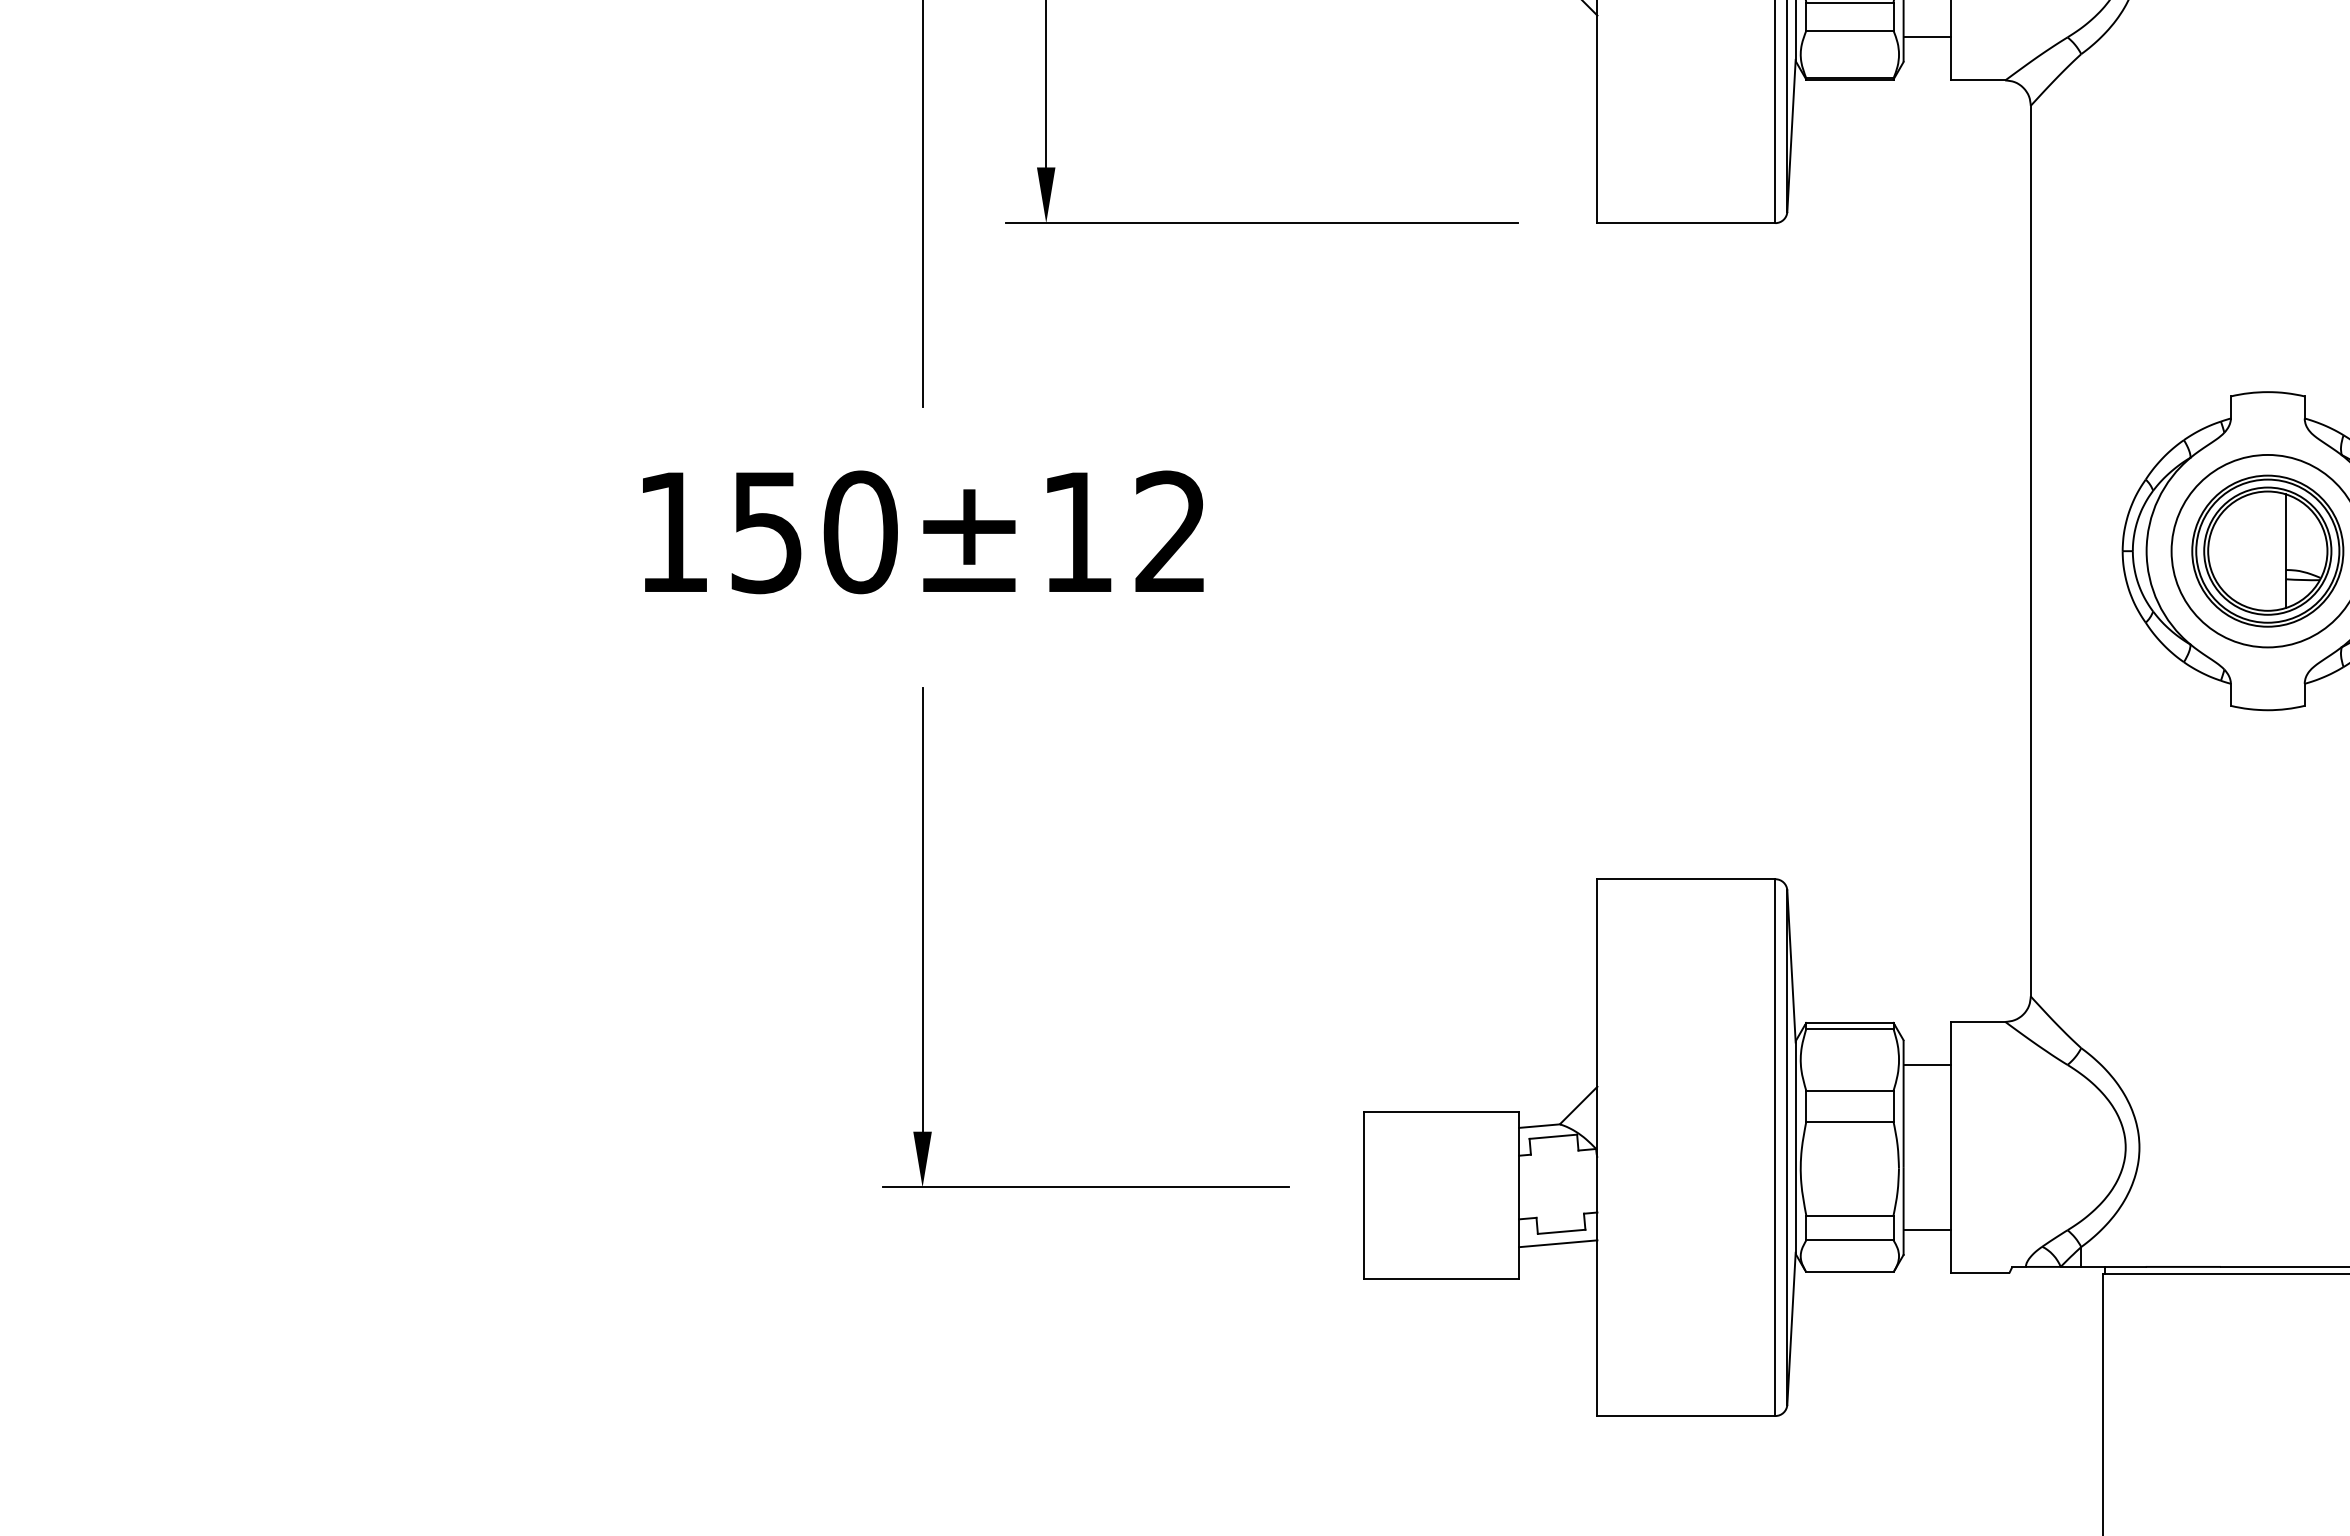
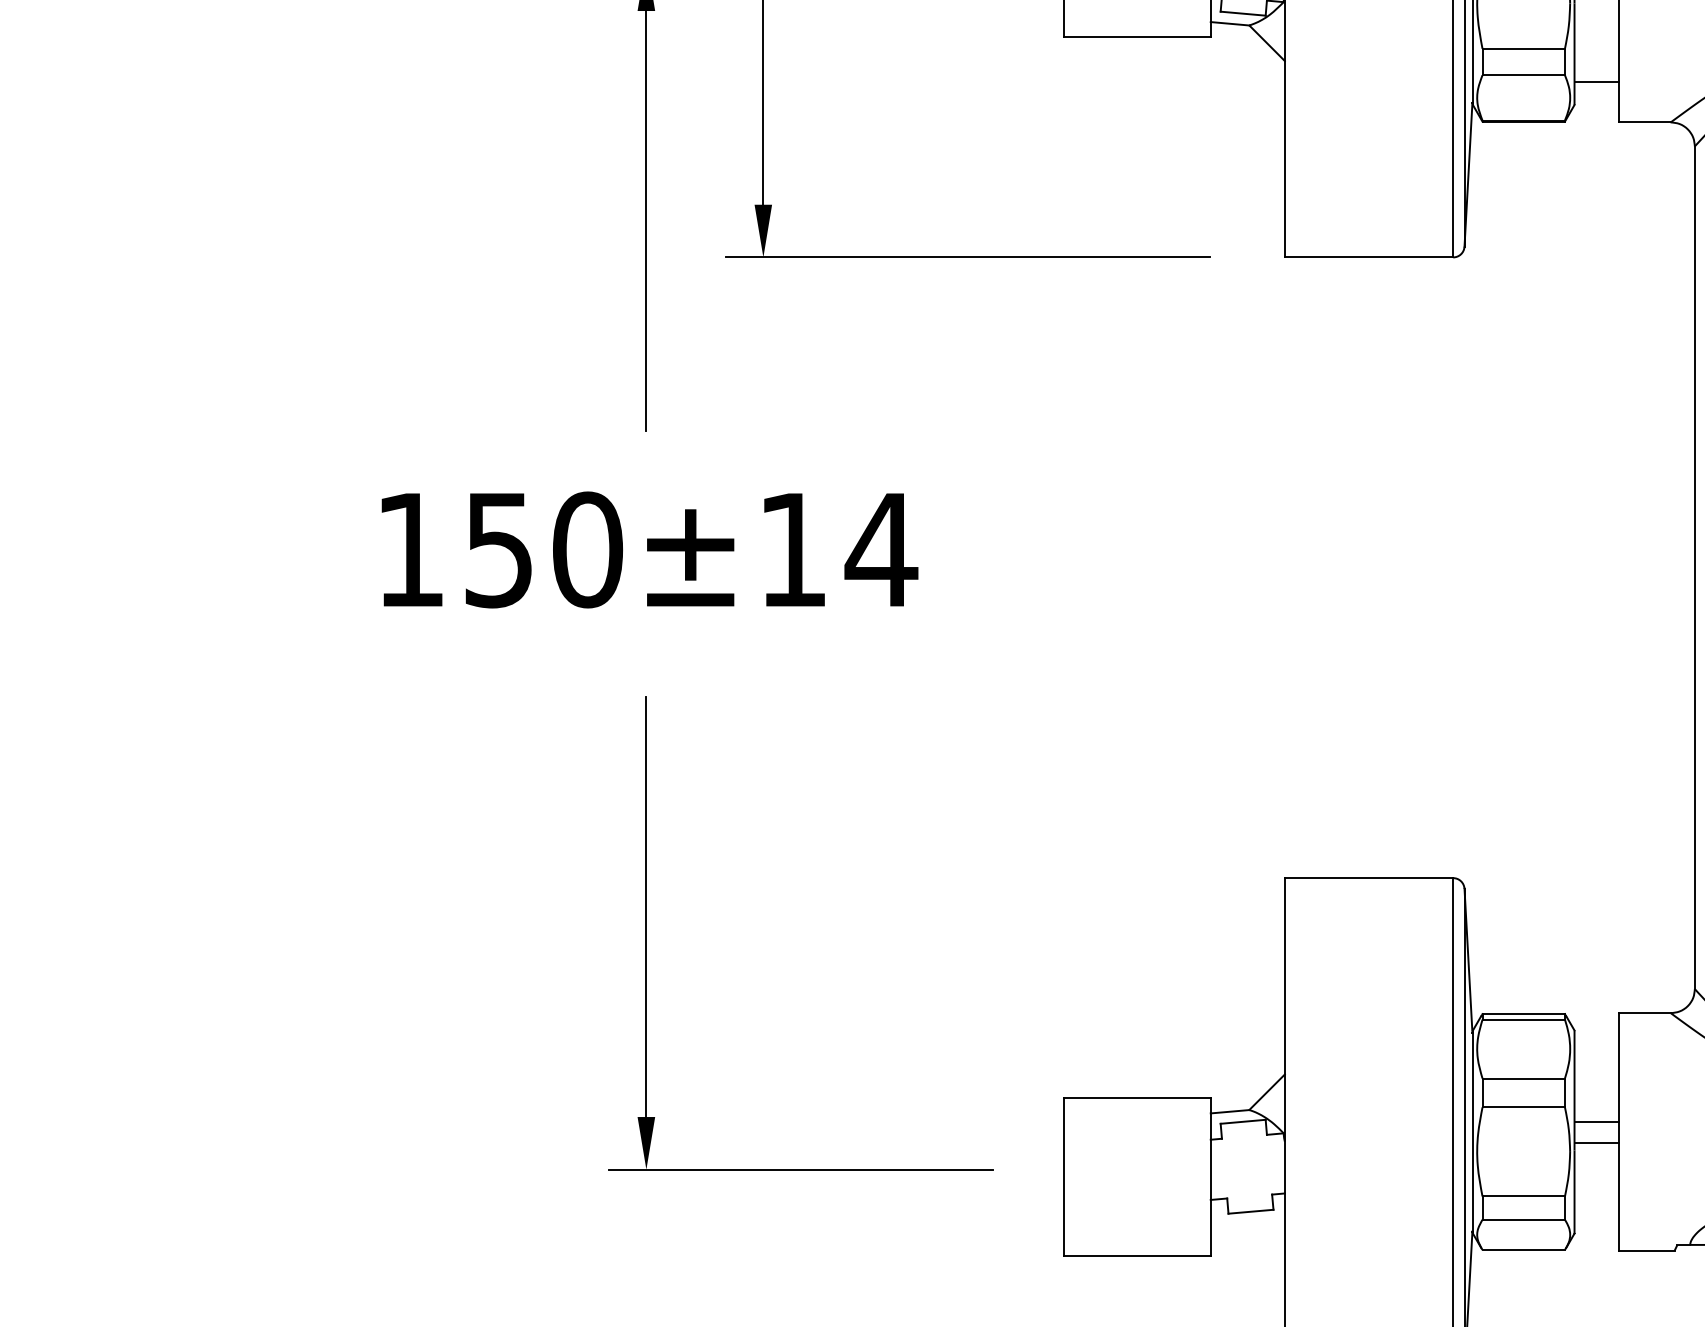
text: (1171, 530) -> (881, 548), 150±12 -> 150±14
line: (1926, 1064) -> (1596, 1121), moved
line: (1926, 1230) -> (1596, 1143), moved
line: (1558, 1243) -> (1248, 1222), removed

